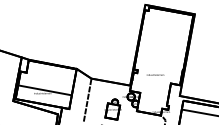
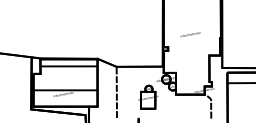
line: (51, 70) -> (68, 66), added
text: (155, 74) -> (190, 33), moved

